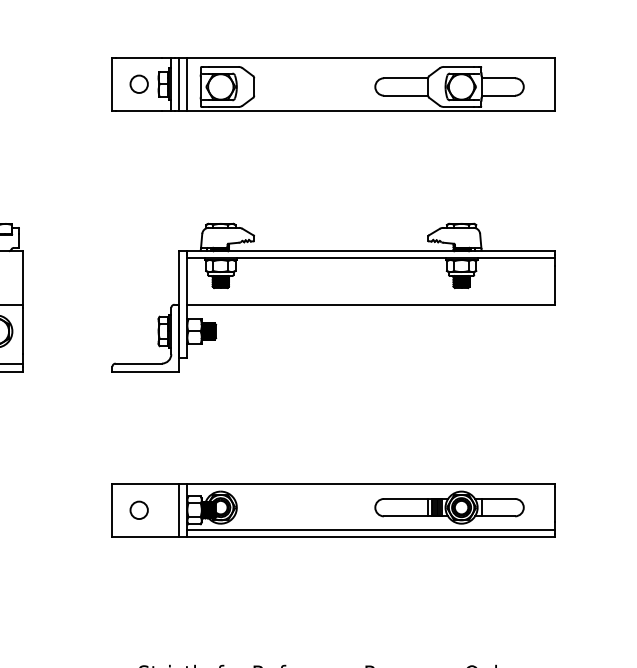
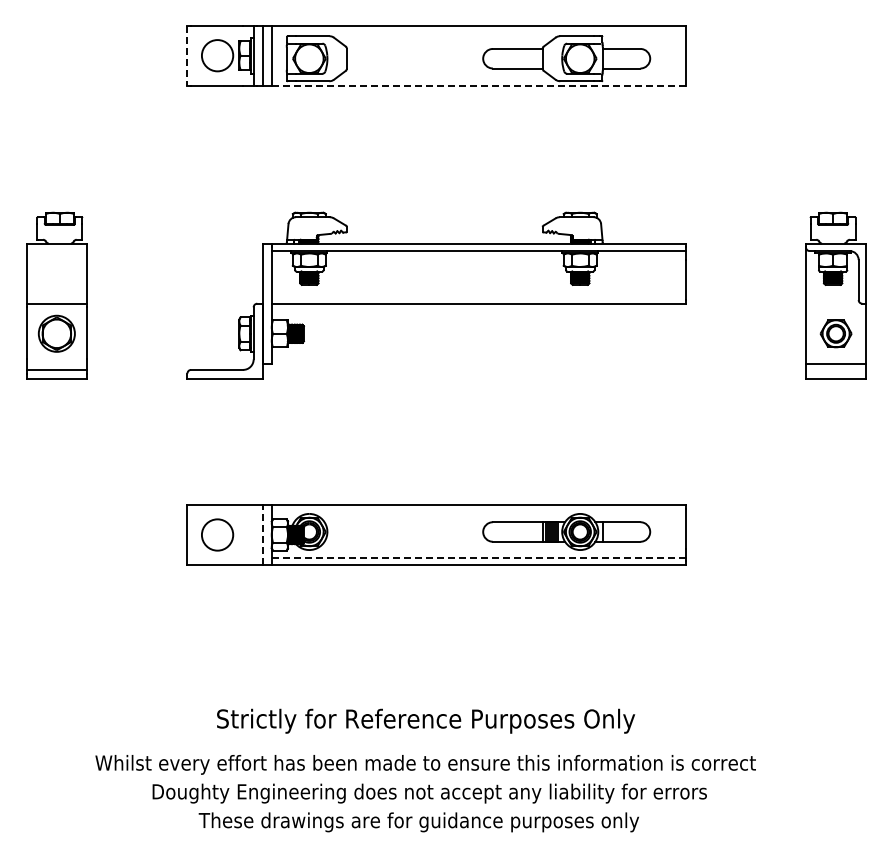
line: (112, 84) -> (187, 56), solid -> dashed
circle: (139, 84) -> (217, 55), size x1.6
line: (371, 110) -> (478, 85), solid -> dashed
circle: (139, 509) -> (217, 534), size x1.6
line: (179, 509) -> (262, 534), solid -> dashed
line: (371, 530) -> (478, 557), solid -> dashed

